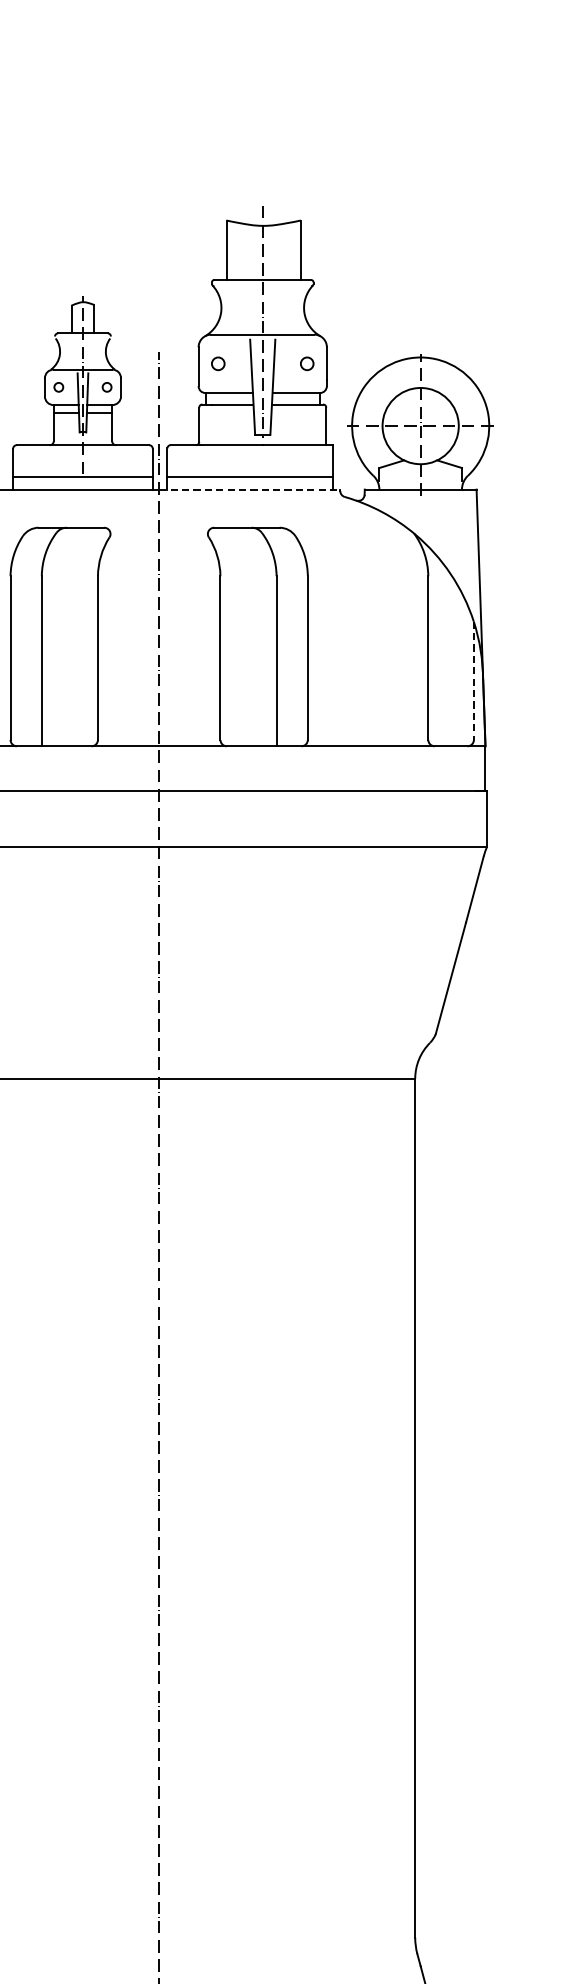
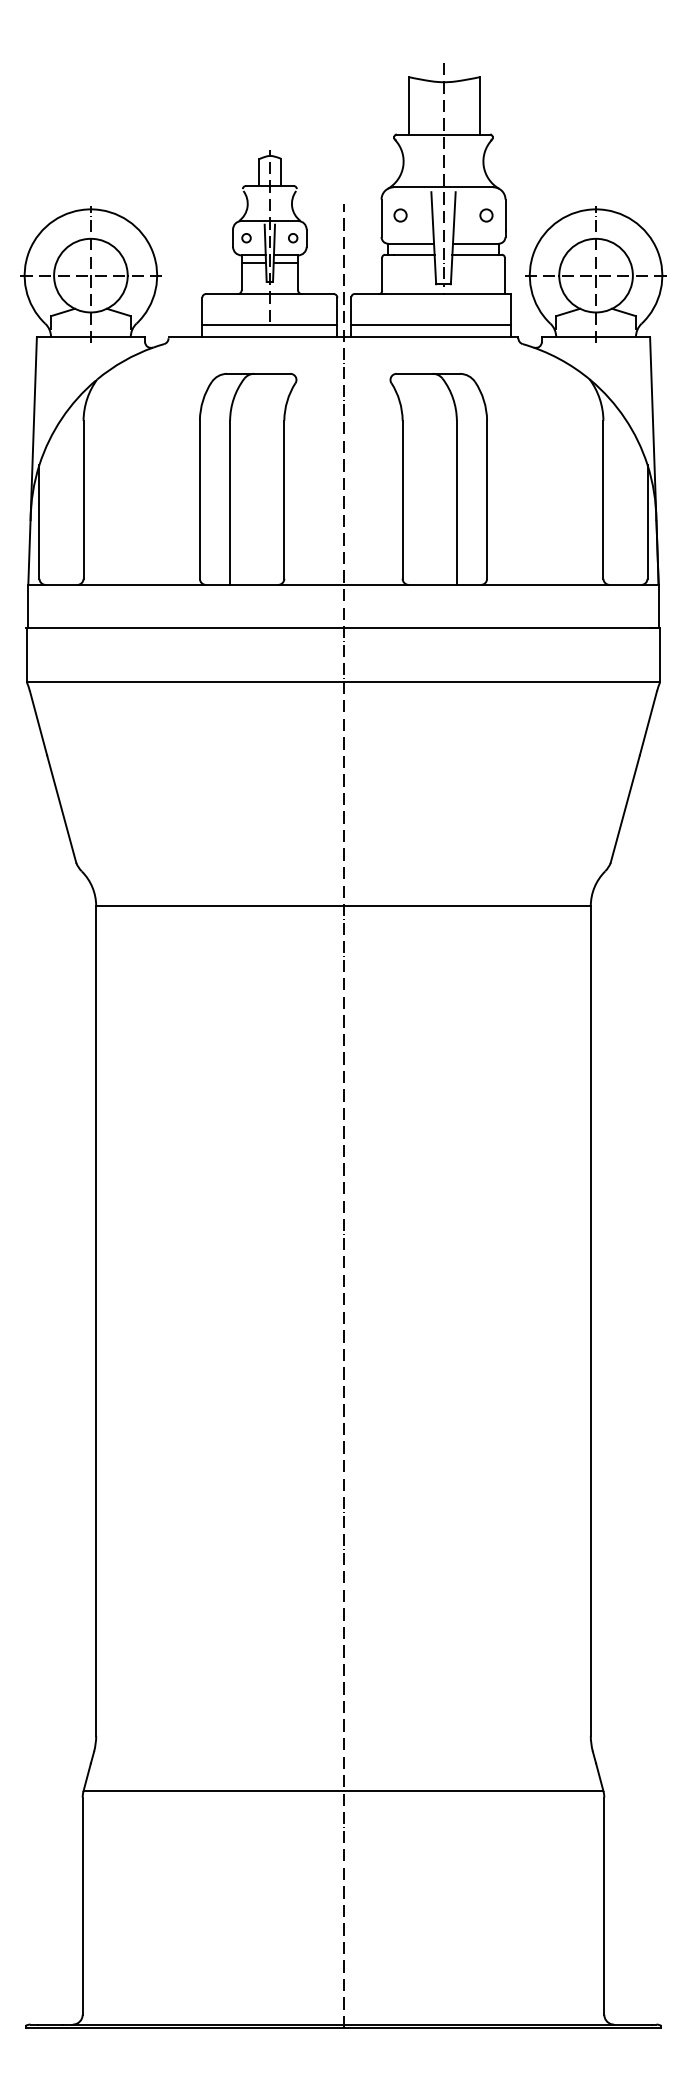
line: (250, 490) -> (431, 337), dashed -> solid
line: (473, 681) -> (647, 522), dashed -> solid

